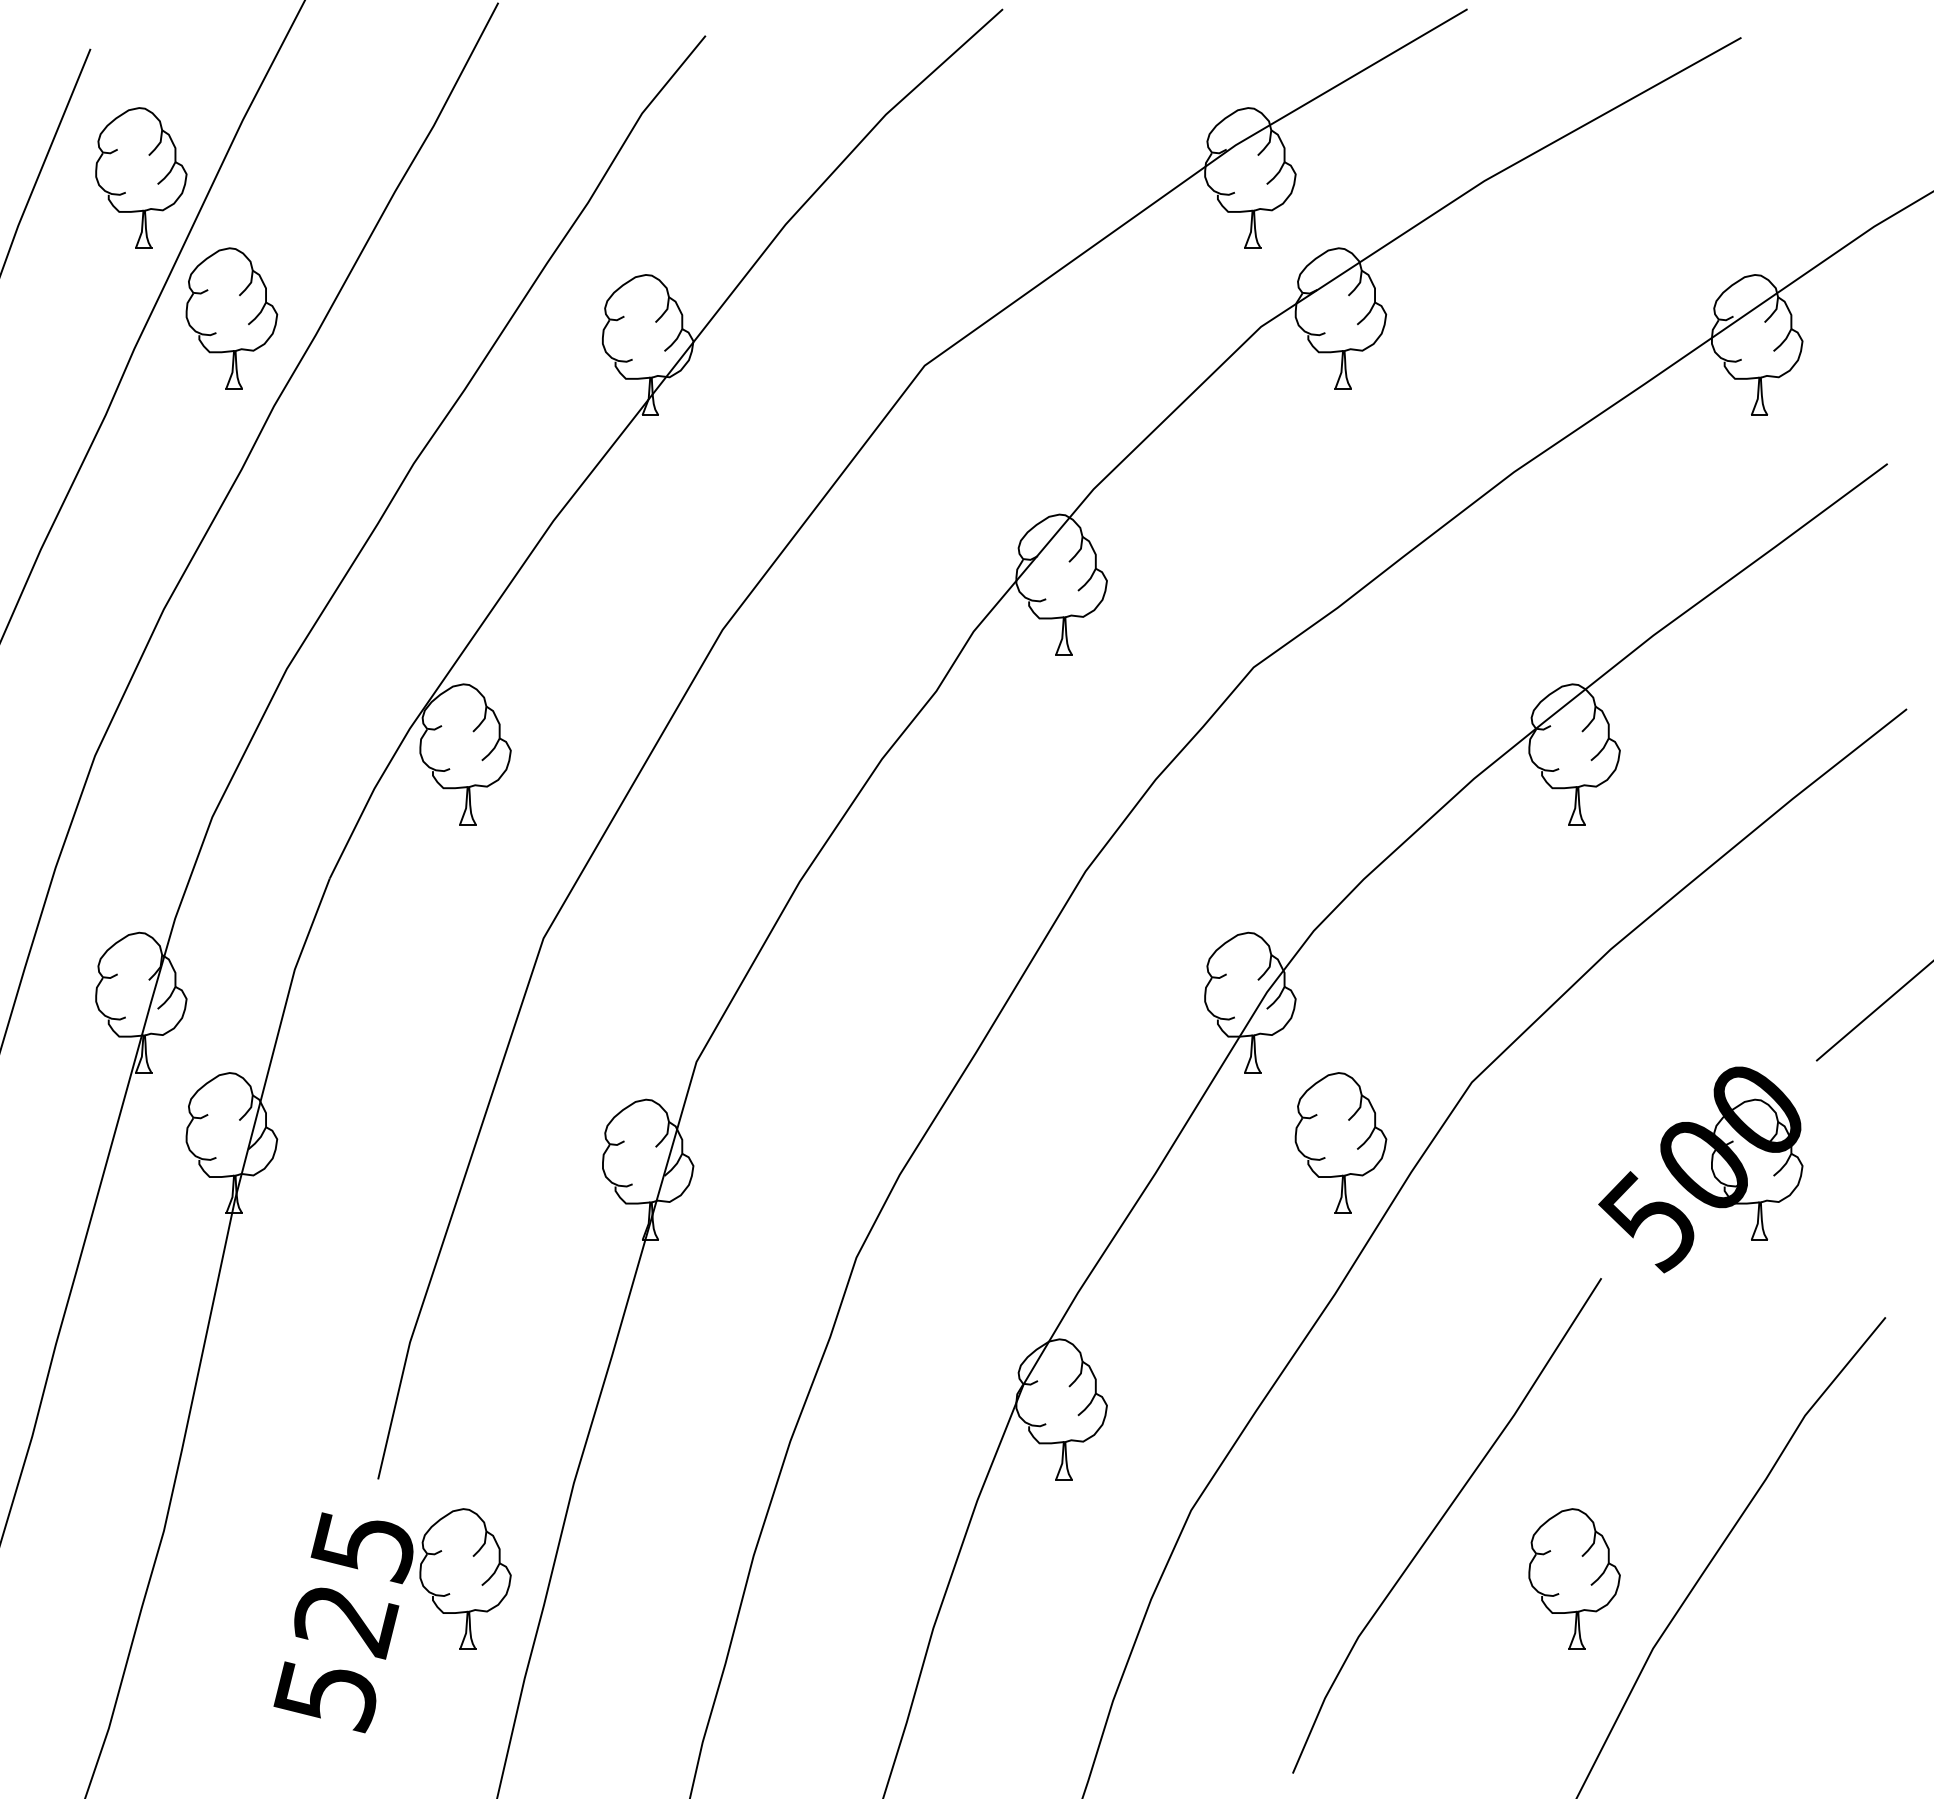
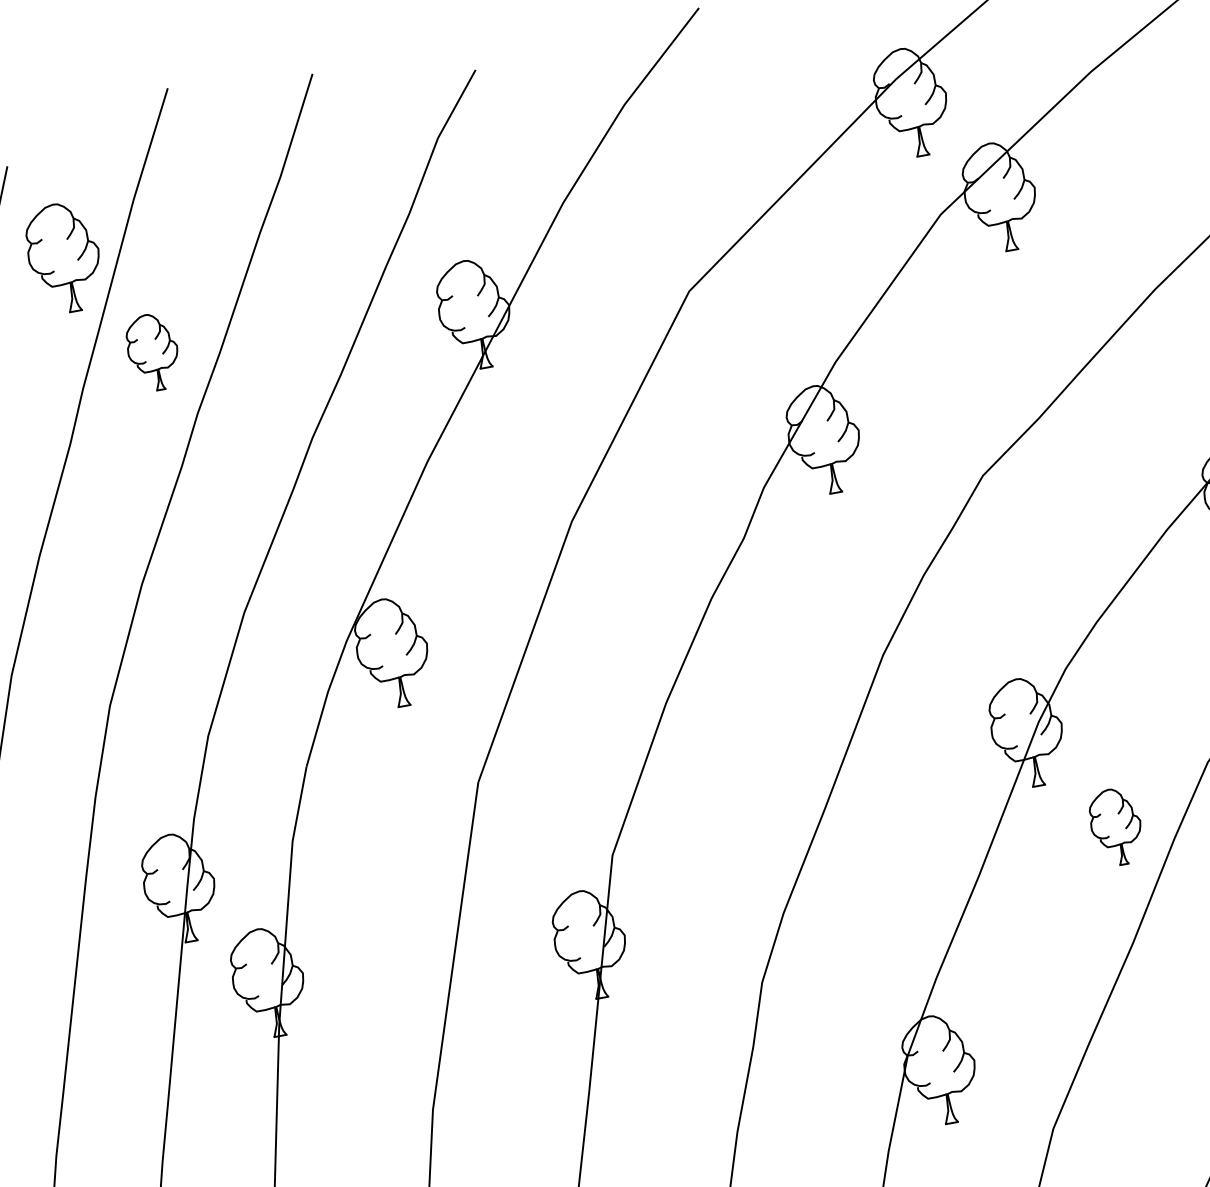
part: (231, 318) -> (152, 352), size x0.7
part: (1340, 1142) -> (1115, 826), size x0.7

